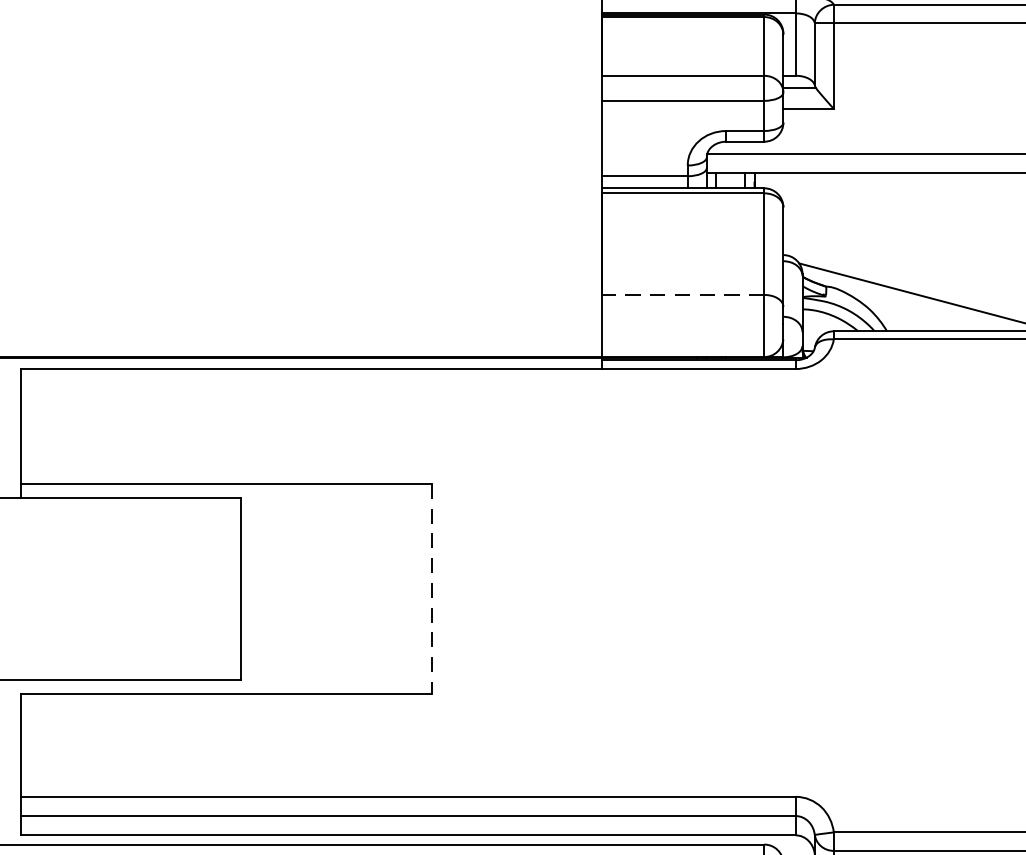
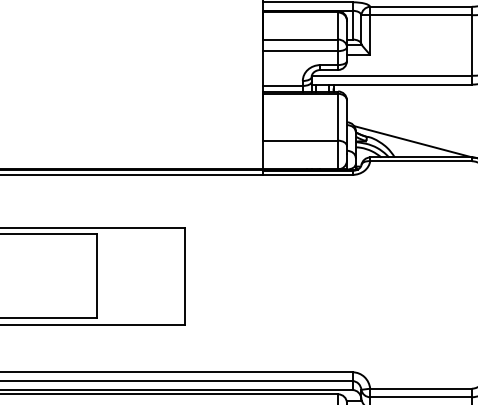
line: (682, 294) -> (300, 140), dashed -> solid
line: (431, 589) -> (184, 276), dashed -> solid

